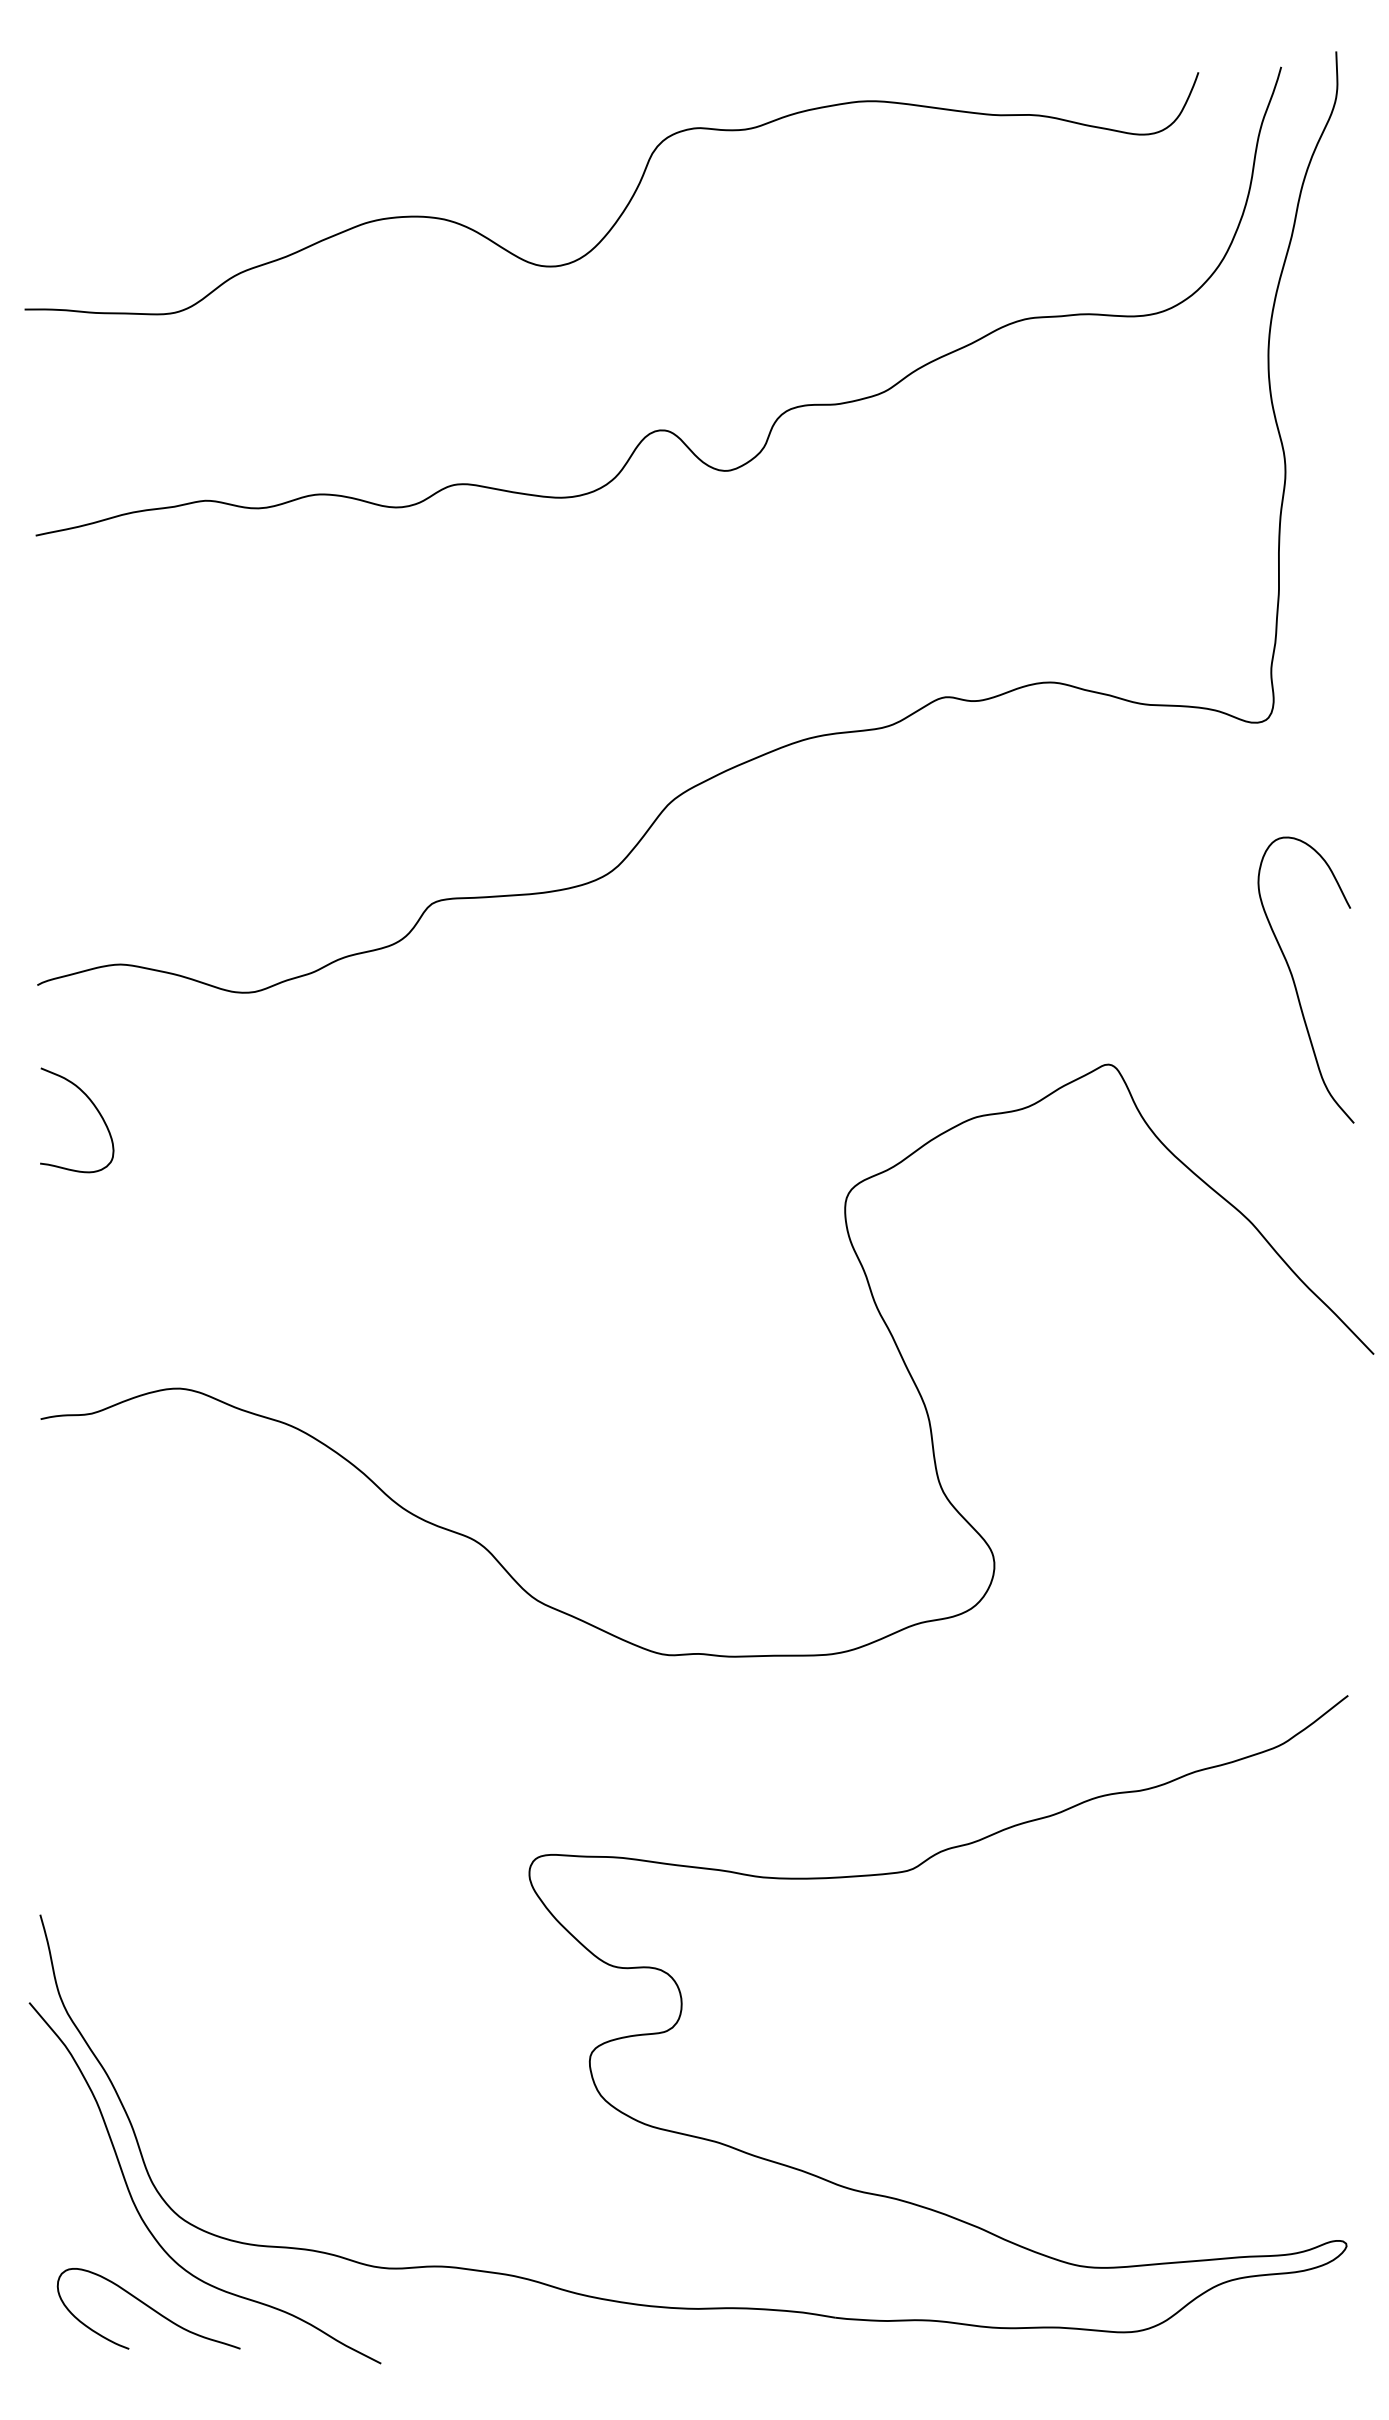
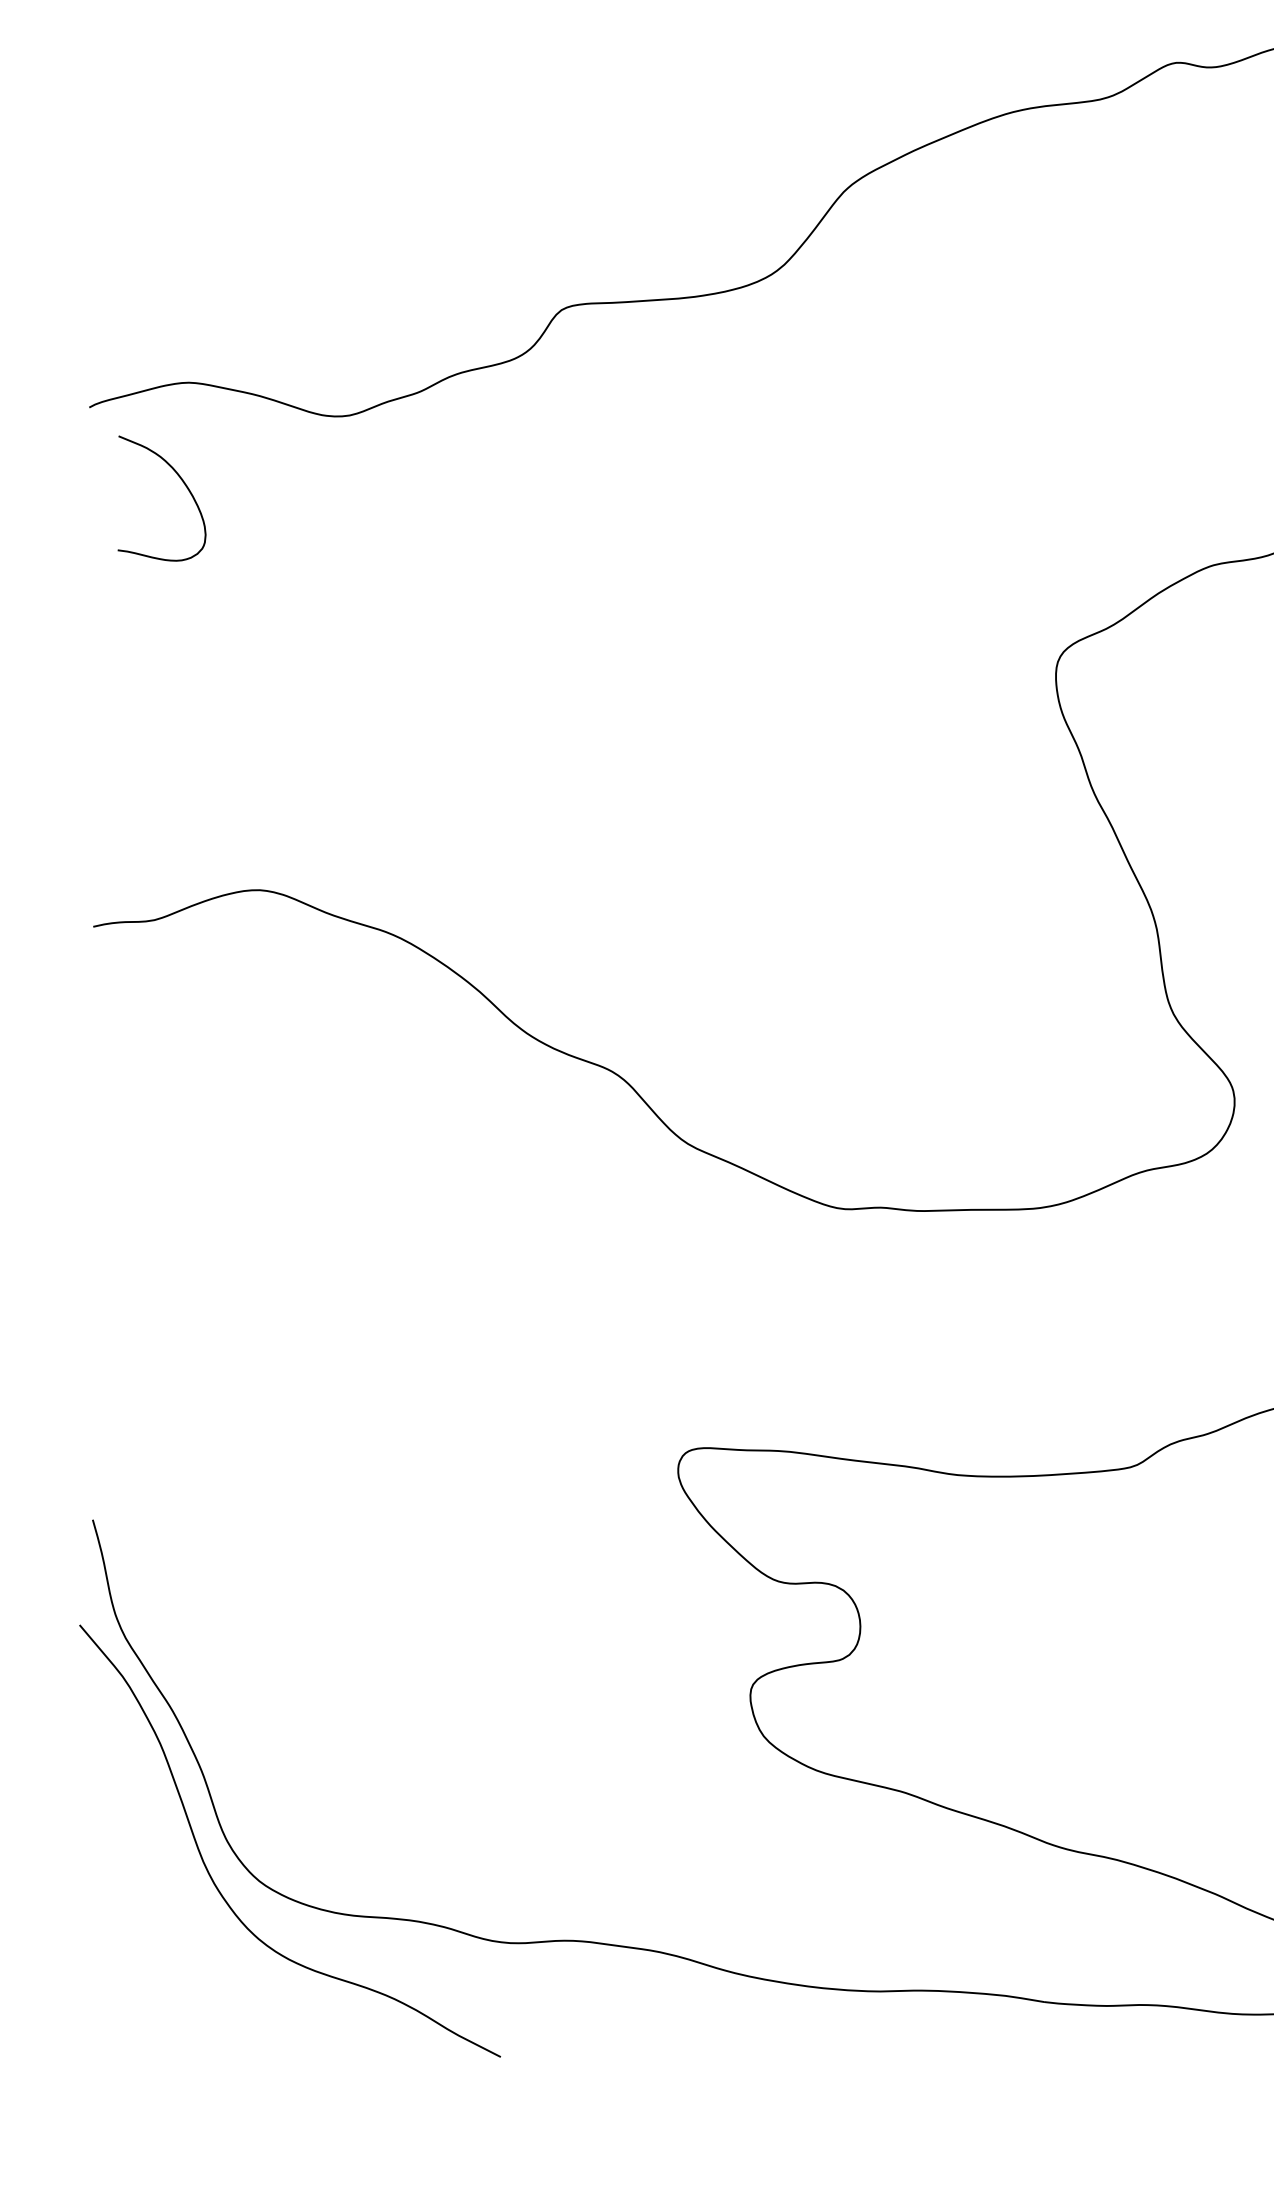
curve: (94, 1107) -> (182, 483), moved
curve: (148, 2307) -> (222, 1989), removed

